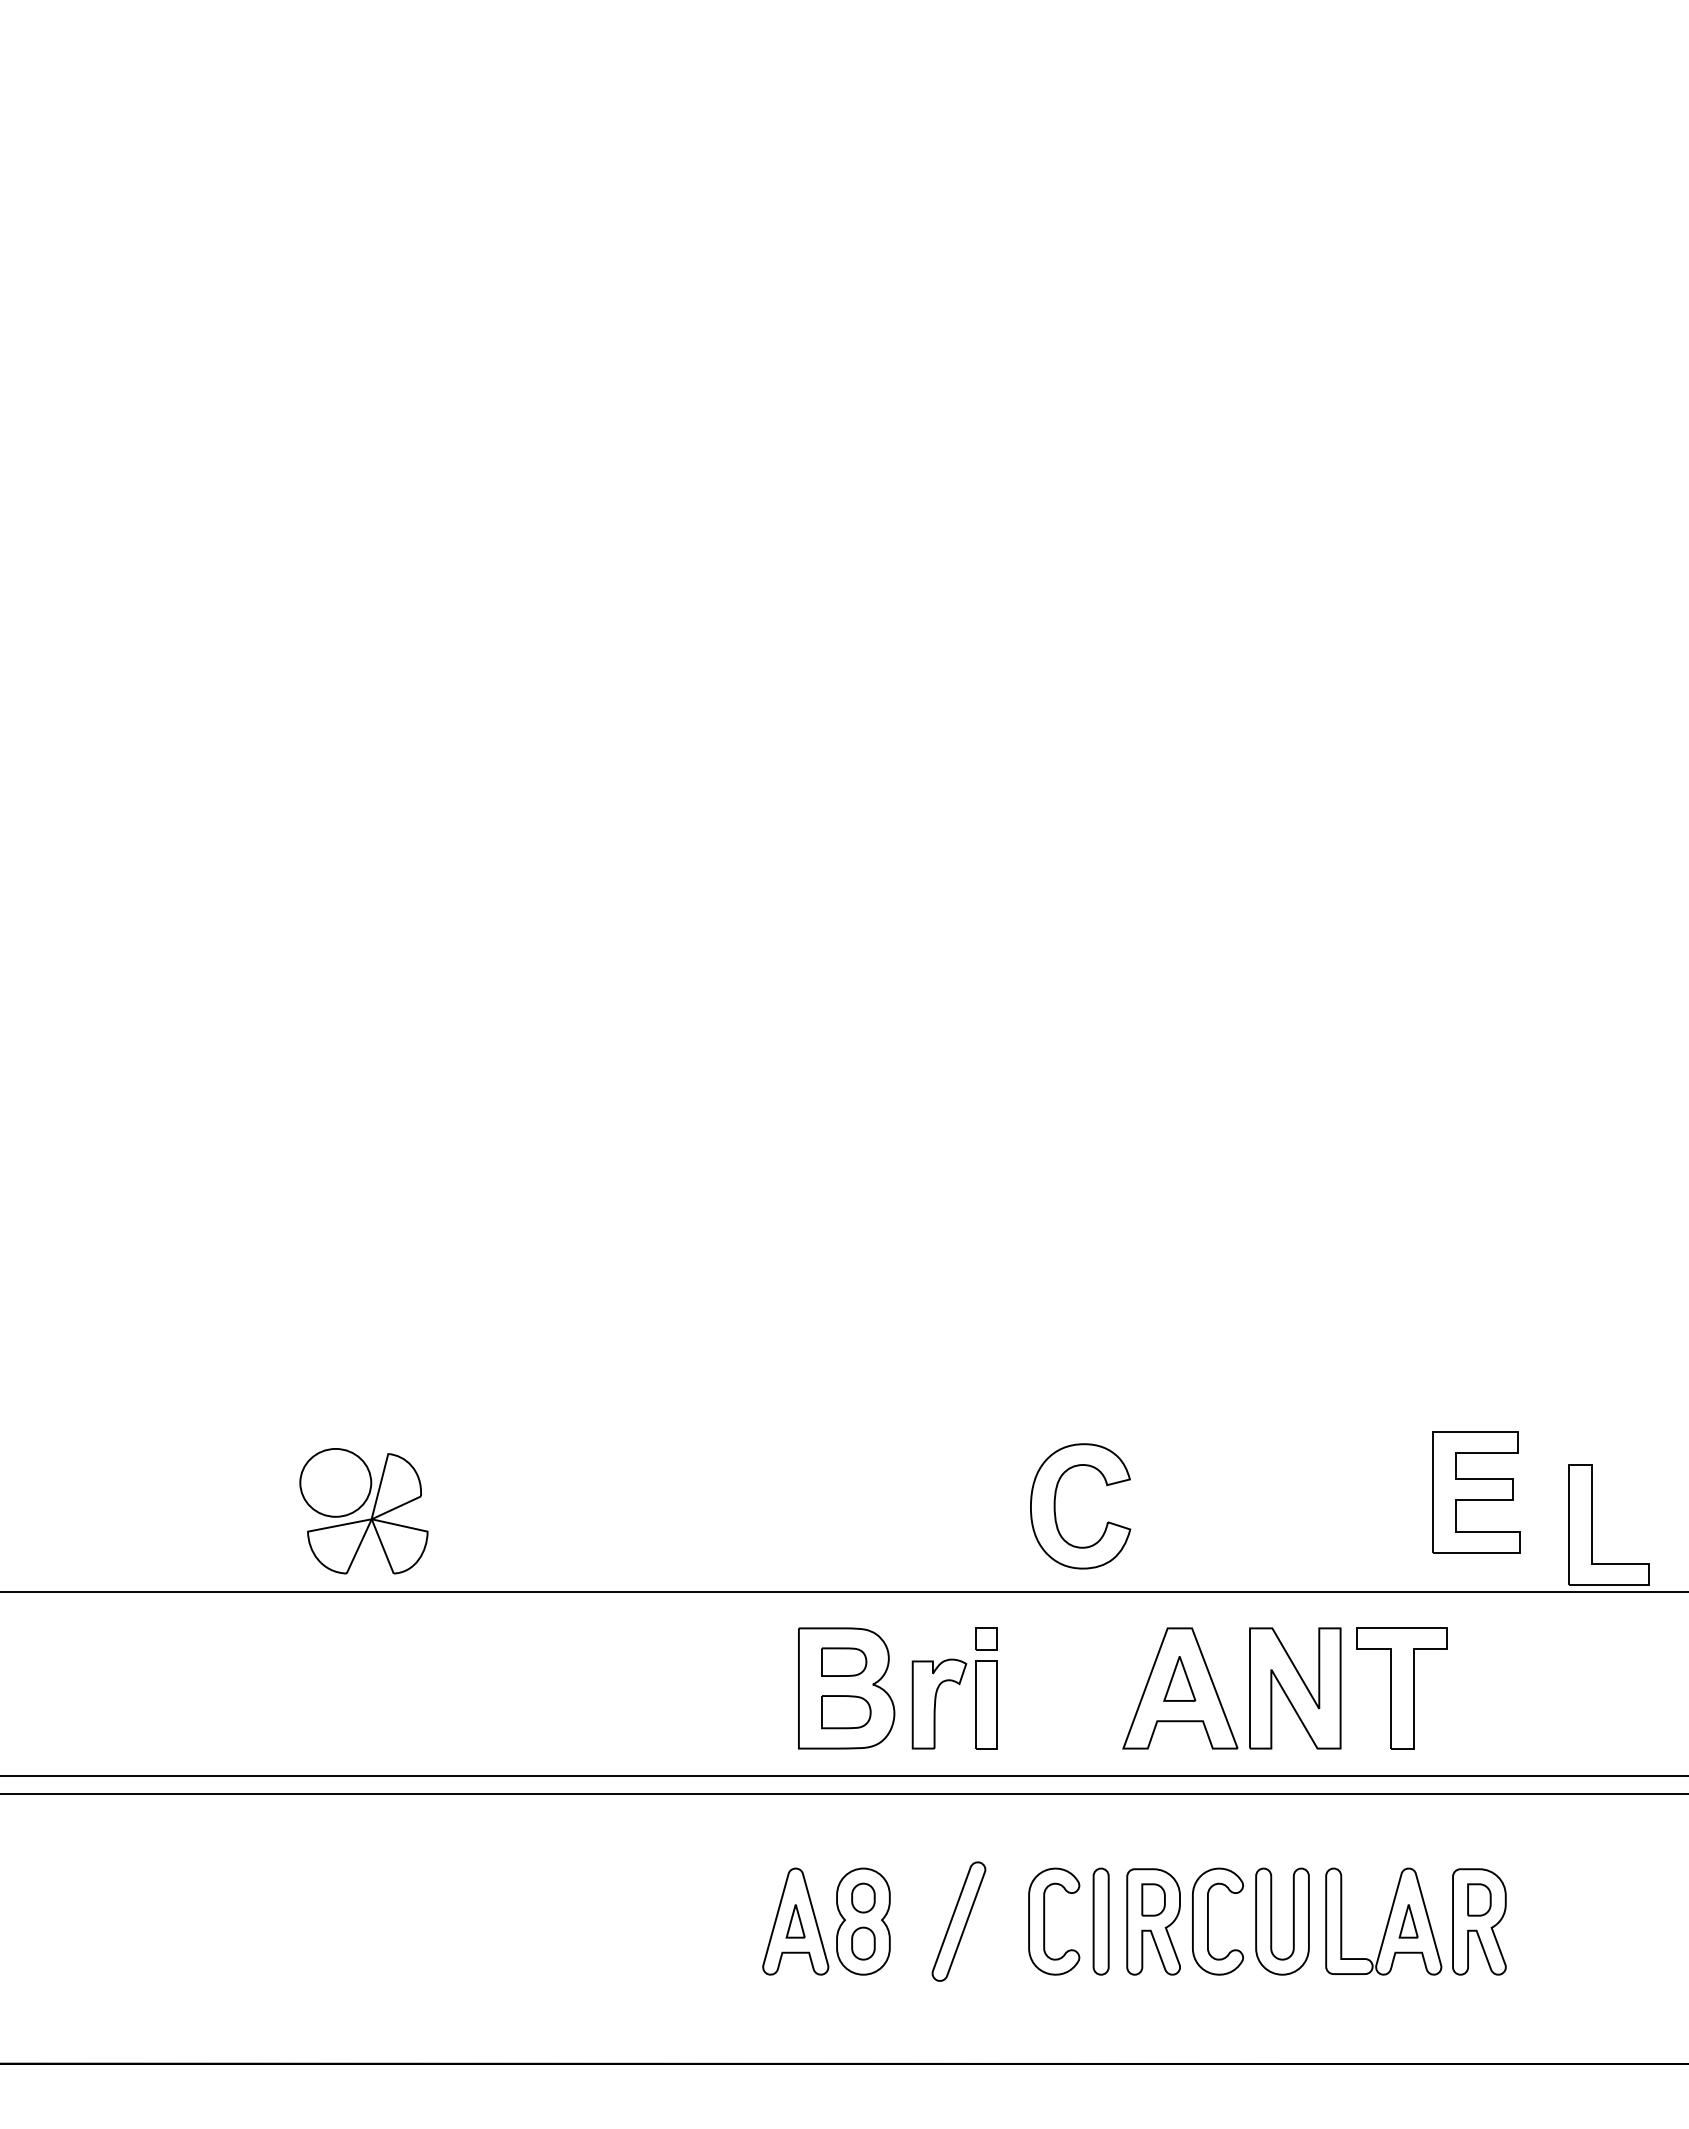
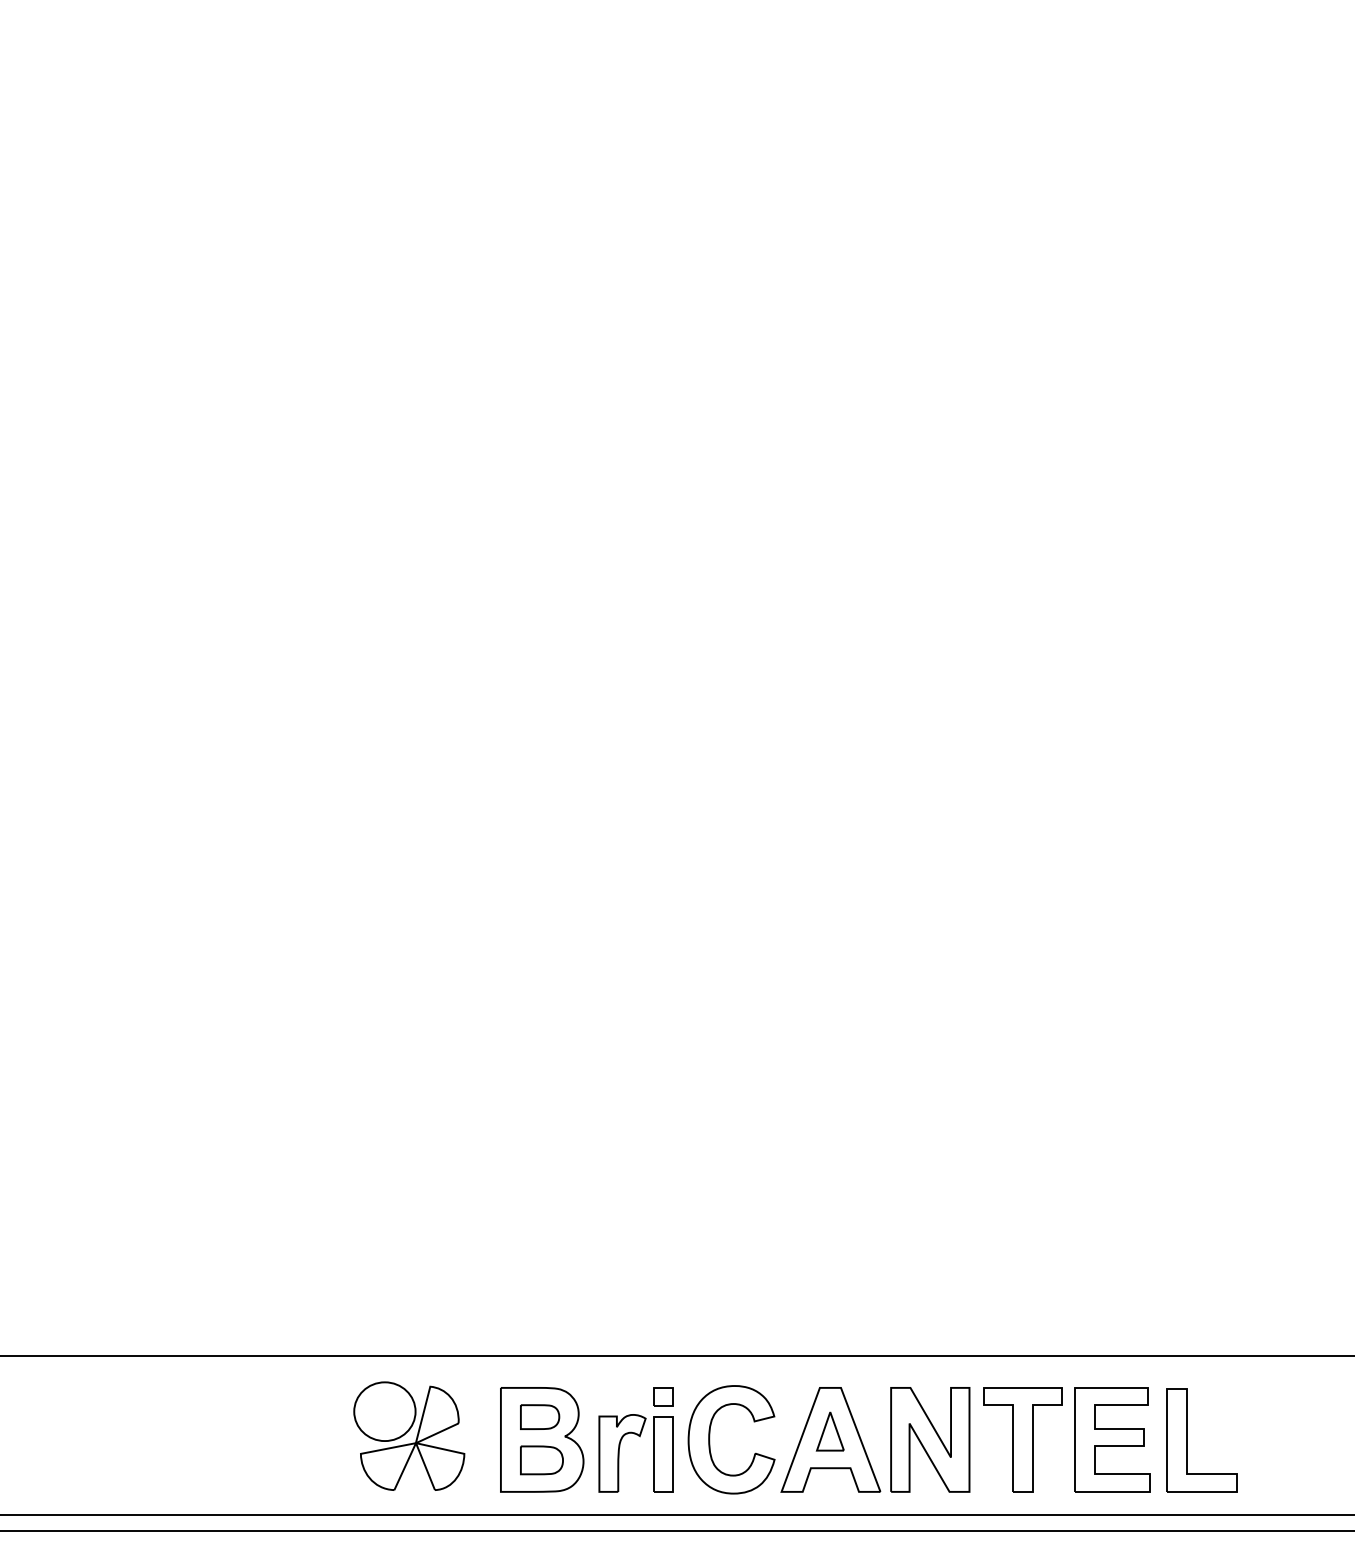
part: (1476, 1492) -> (1112, 1439), moved
part: (1055, 1506) -> (709, 1439), moved
part: (363, 1511) -> (408, 1436), moved
part: (1592, 1524) -> (1187, 1439), moved

